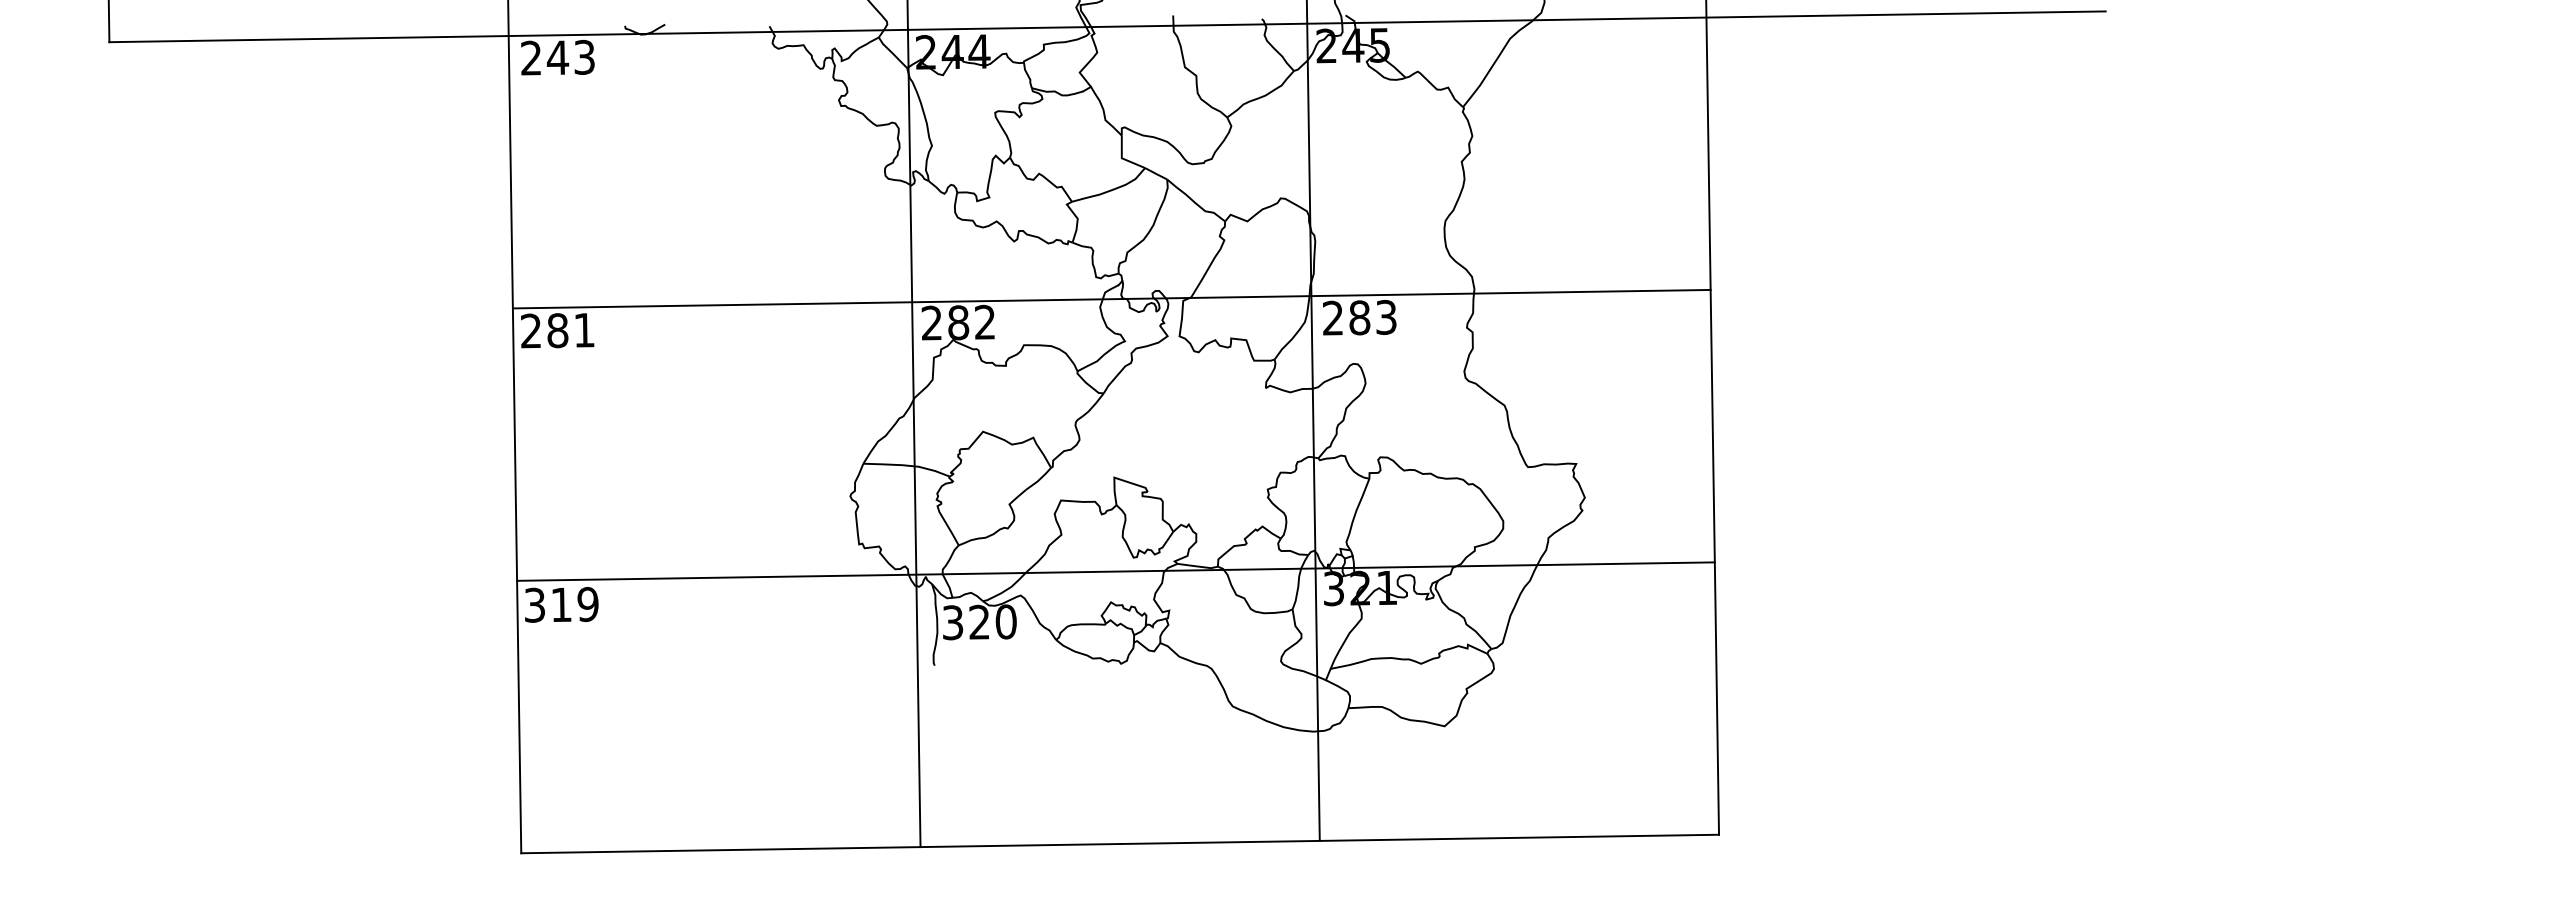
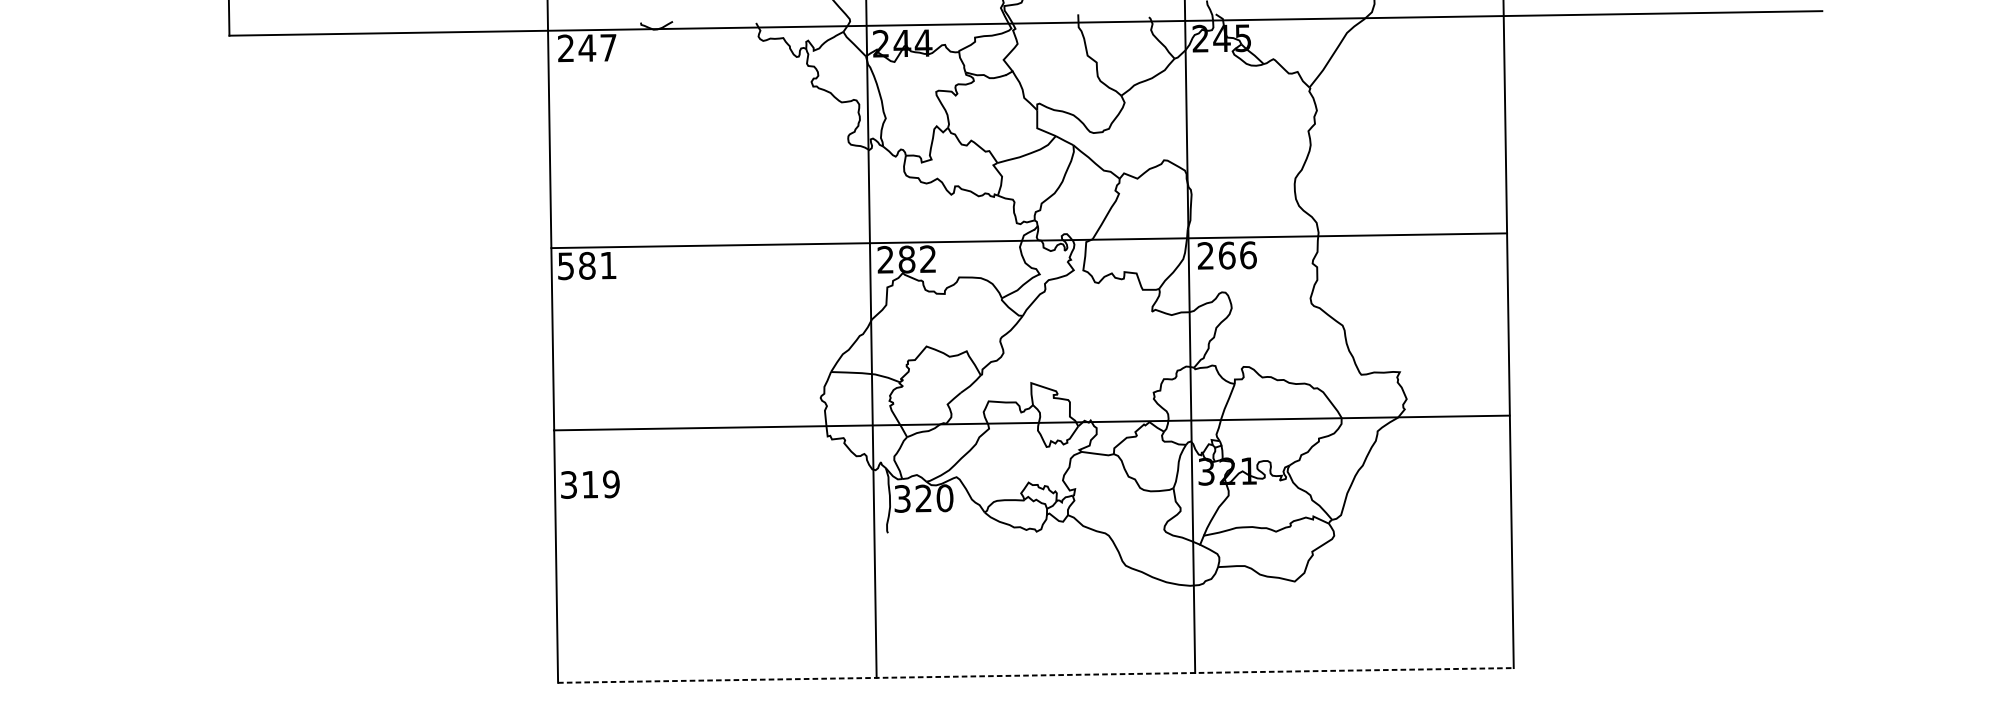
text: (584, 56) -> (608, 47), 243 -> 247
text: (1373, 317) -> (1238, 255), 283 -> 266
text: (530, 330) -> (565, 265), 281 -> 581
line: (1115, 571) -> (1031, 422), moved
line: (1120, 844) -> (1036, 675), solid -> dashed

